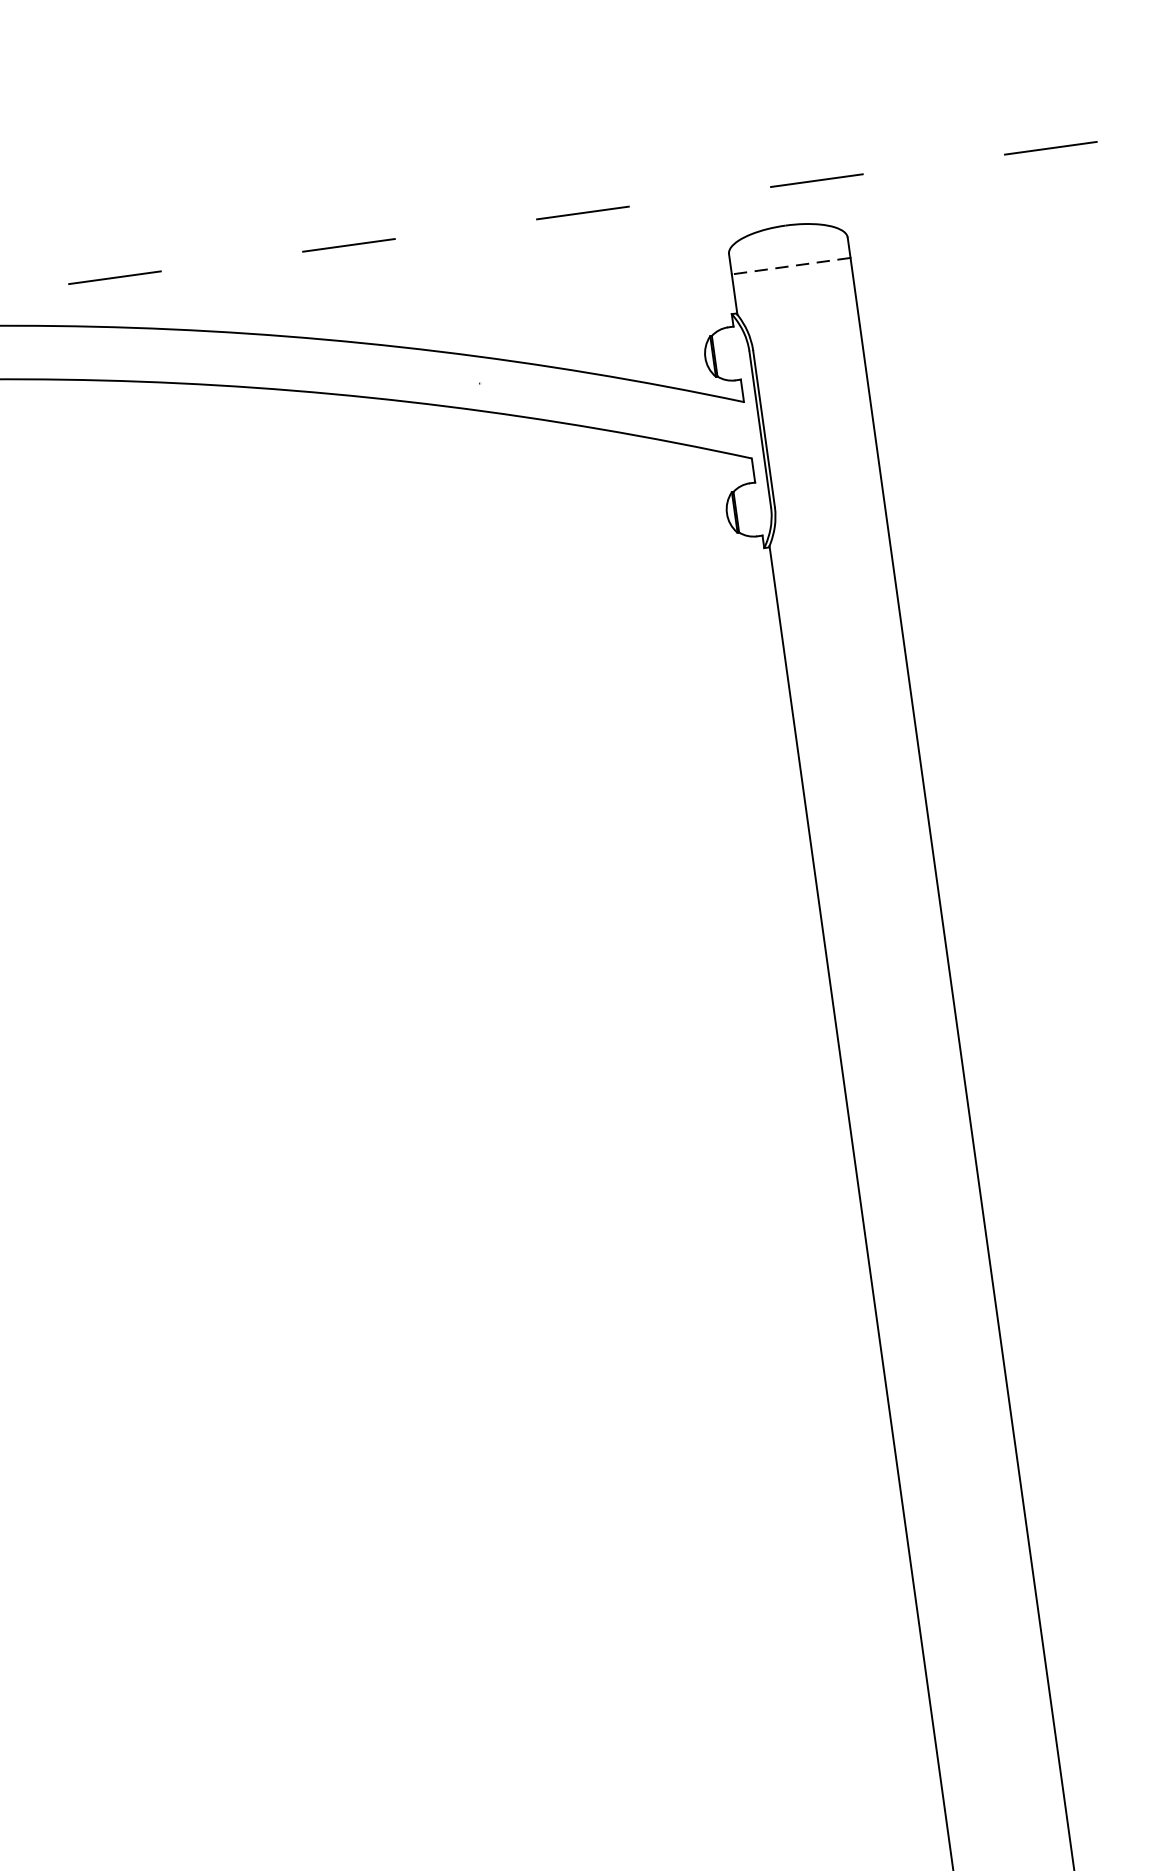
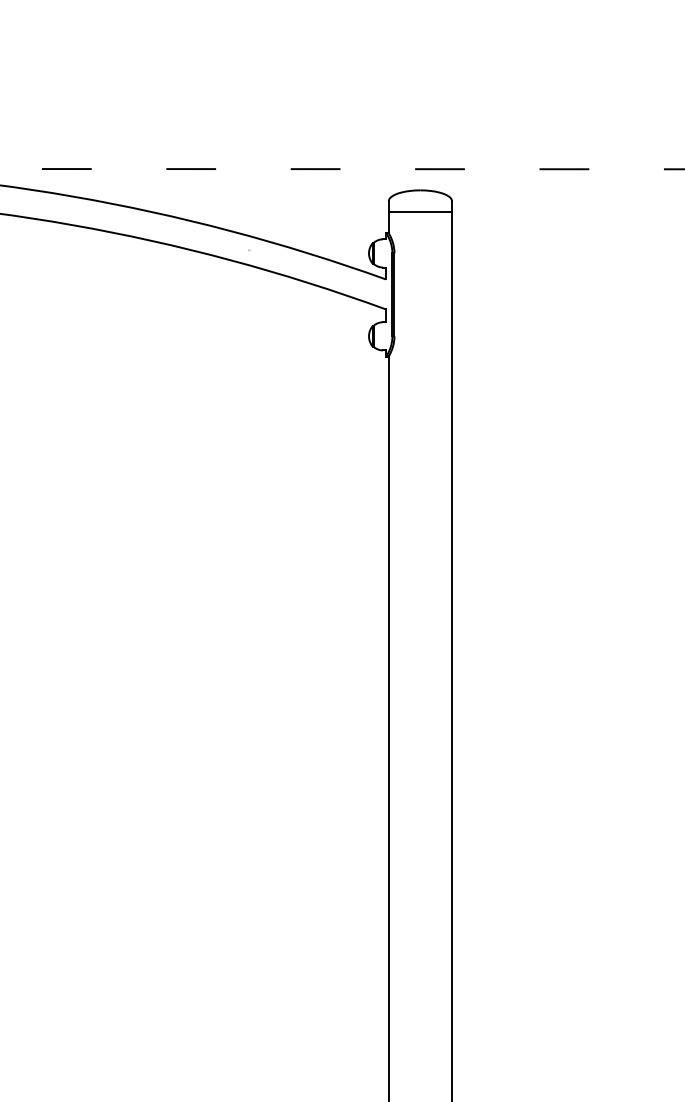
line: (791, 265) -> (420, 211), dashed -> solid

